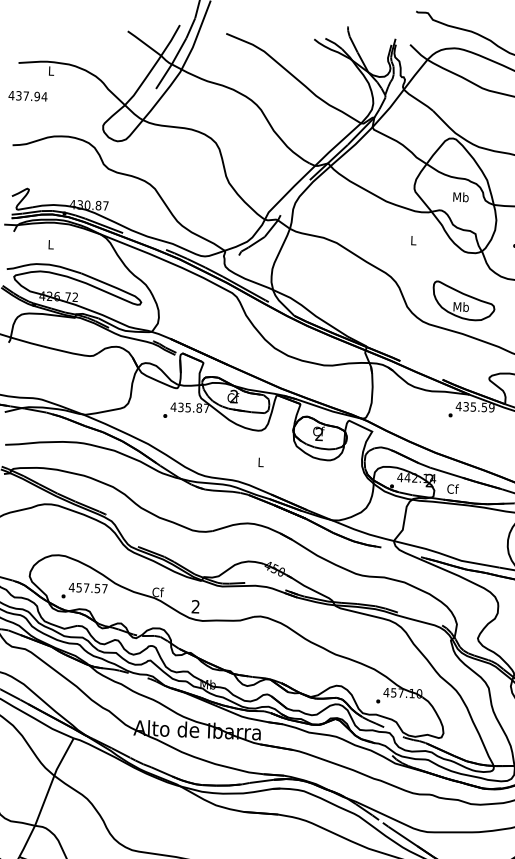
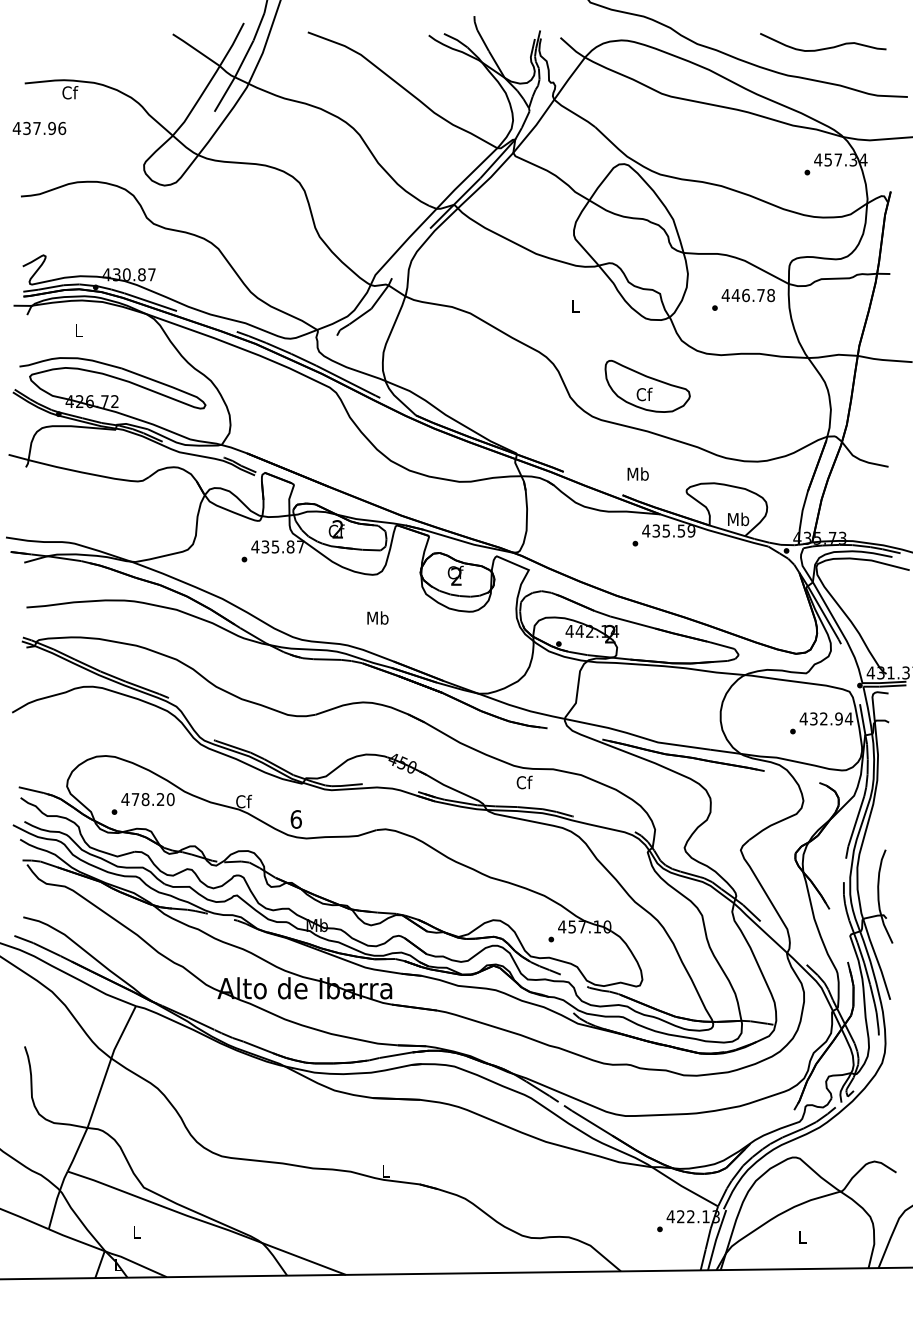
text: (51, 70) -> (70, 92), L -> Cf
text: (44, 96) -> (62, 128), 437.94 -> 437.96
text: (460, 196) -> (637, 473), moved
text: (460, 306) -> (643, 394), Mb -> Cf
text: (260, 461) -> (377, 617), L -> Mb
text: (452, 489) -> (524, 782), moved
text: (91, 588) -> (152, 799), 457.57 -> 478.20
text: (195, 606) -> (295, 819), 2 -> 6

